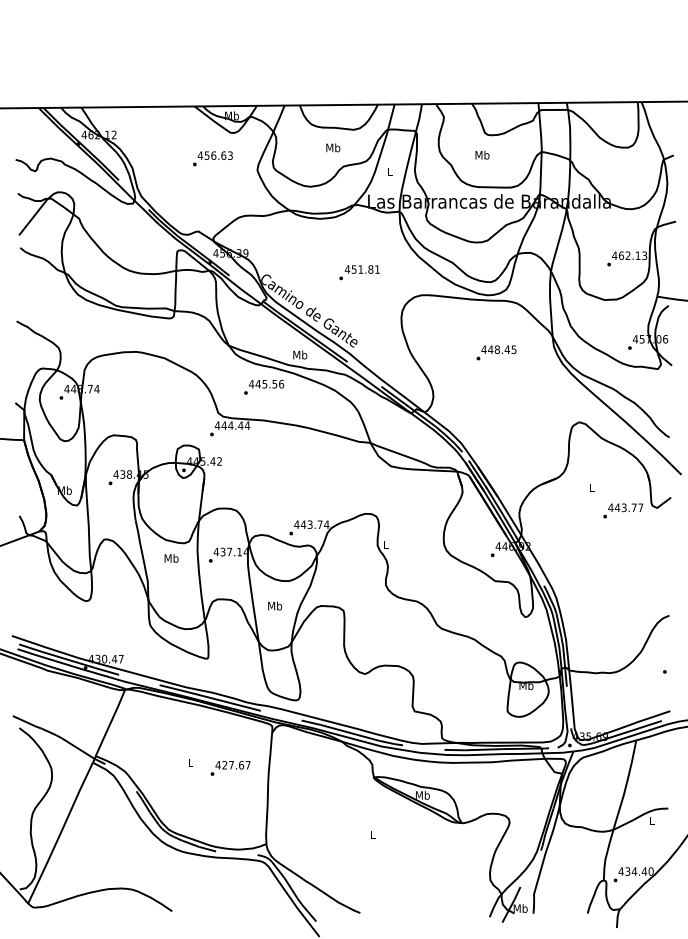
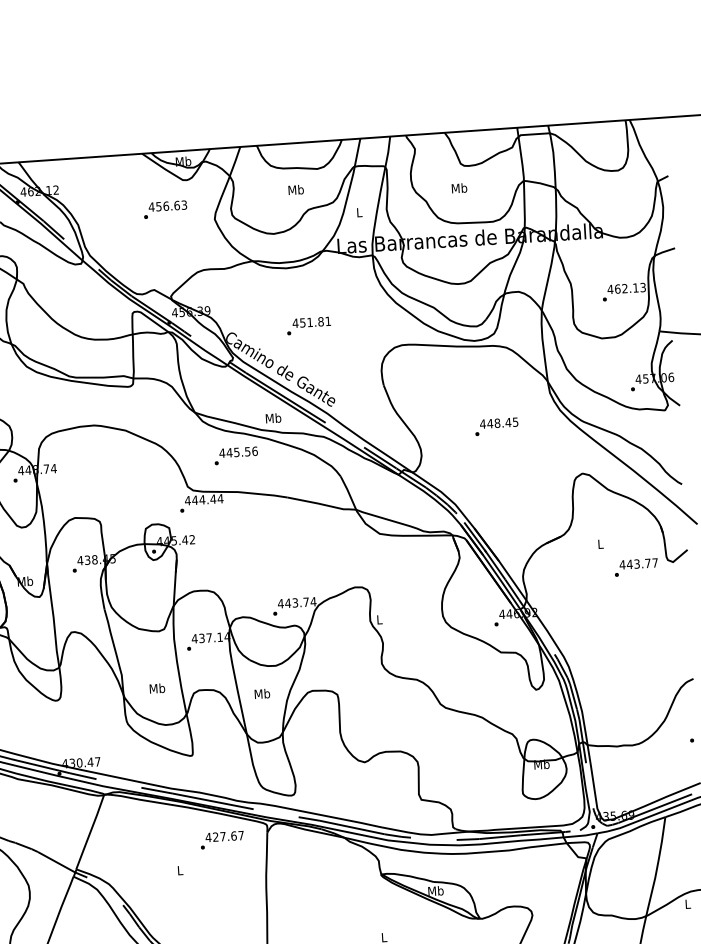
text: (359, 272) -> (308, 325), moved
text: (496, 352) -> (496, 426), moved
text: (171, 558) -> (157, 688), moved
text: (230, 768) -> (222, 840), moved

